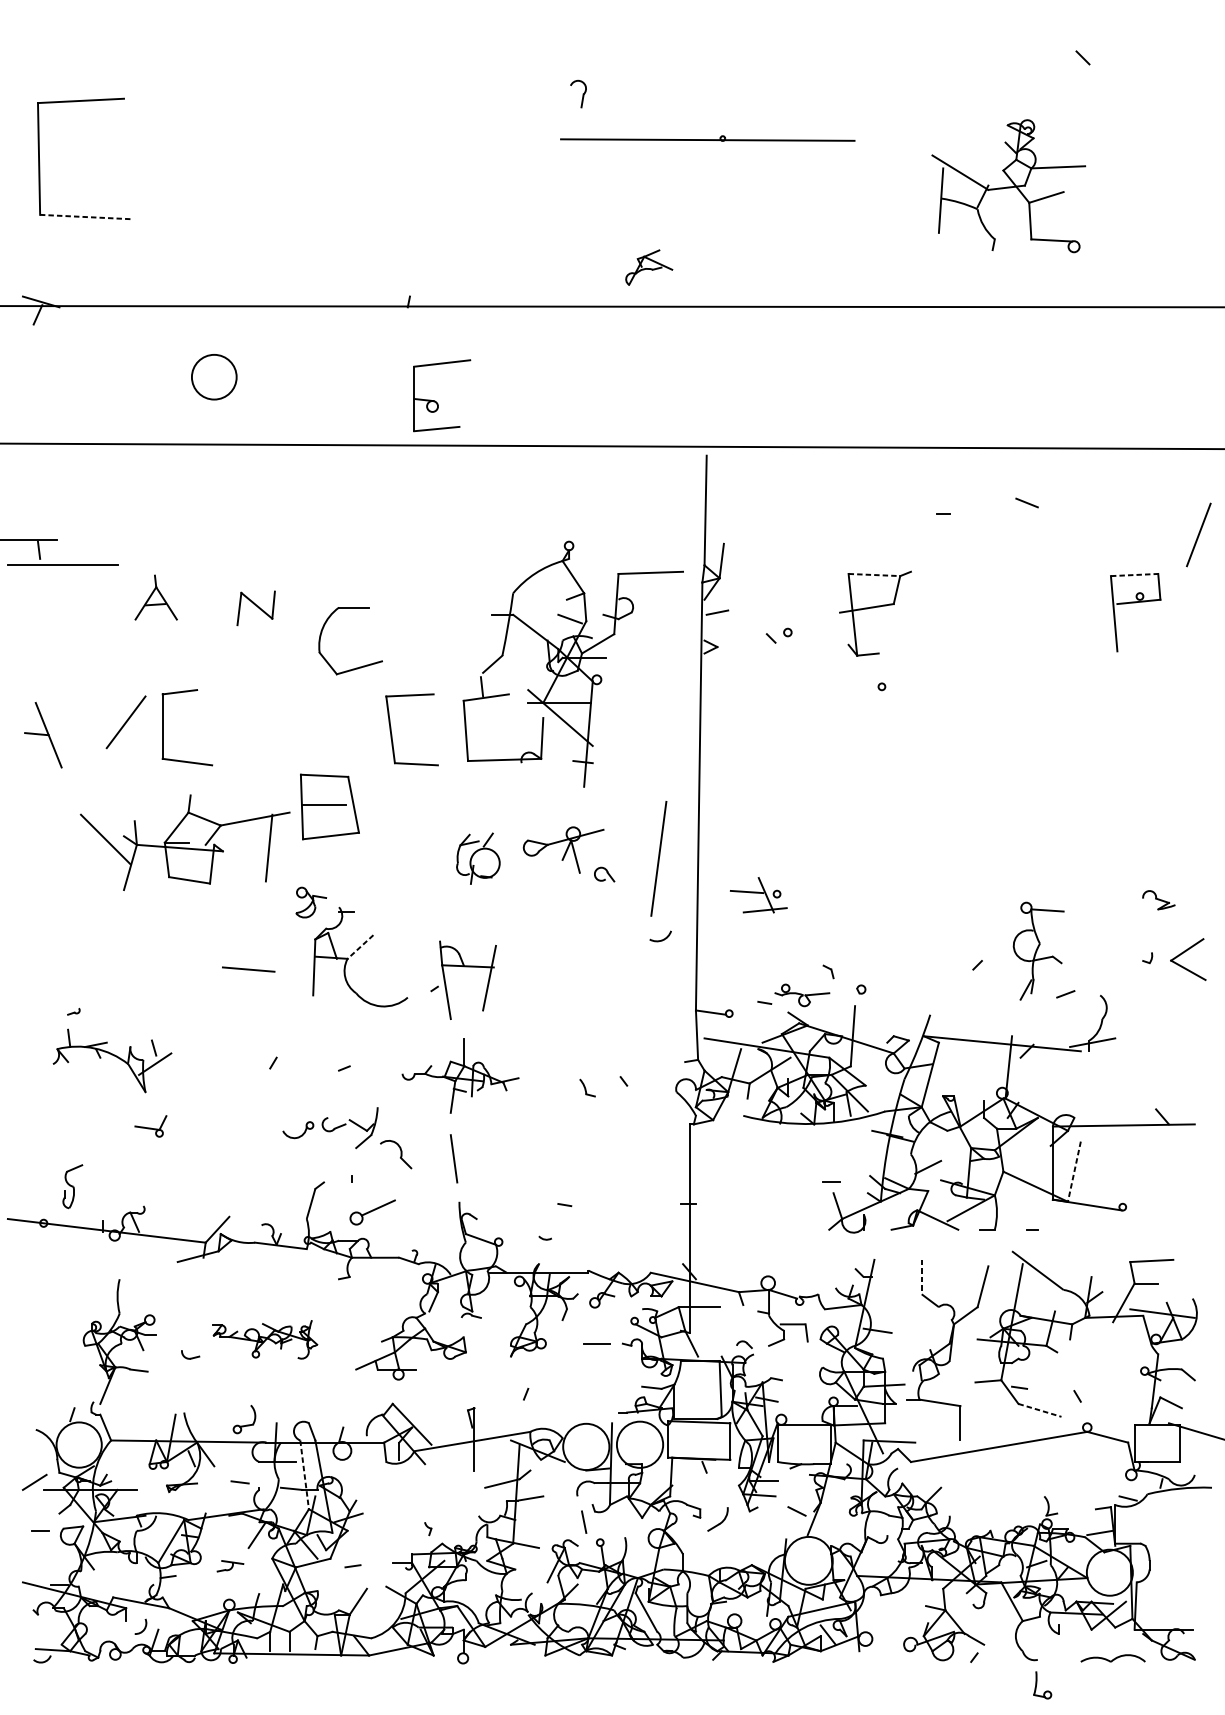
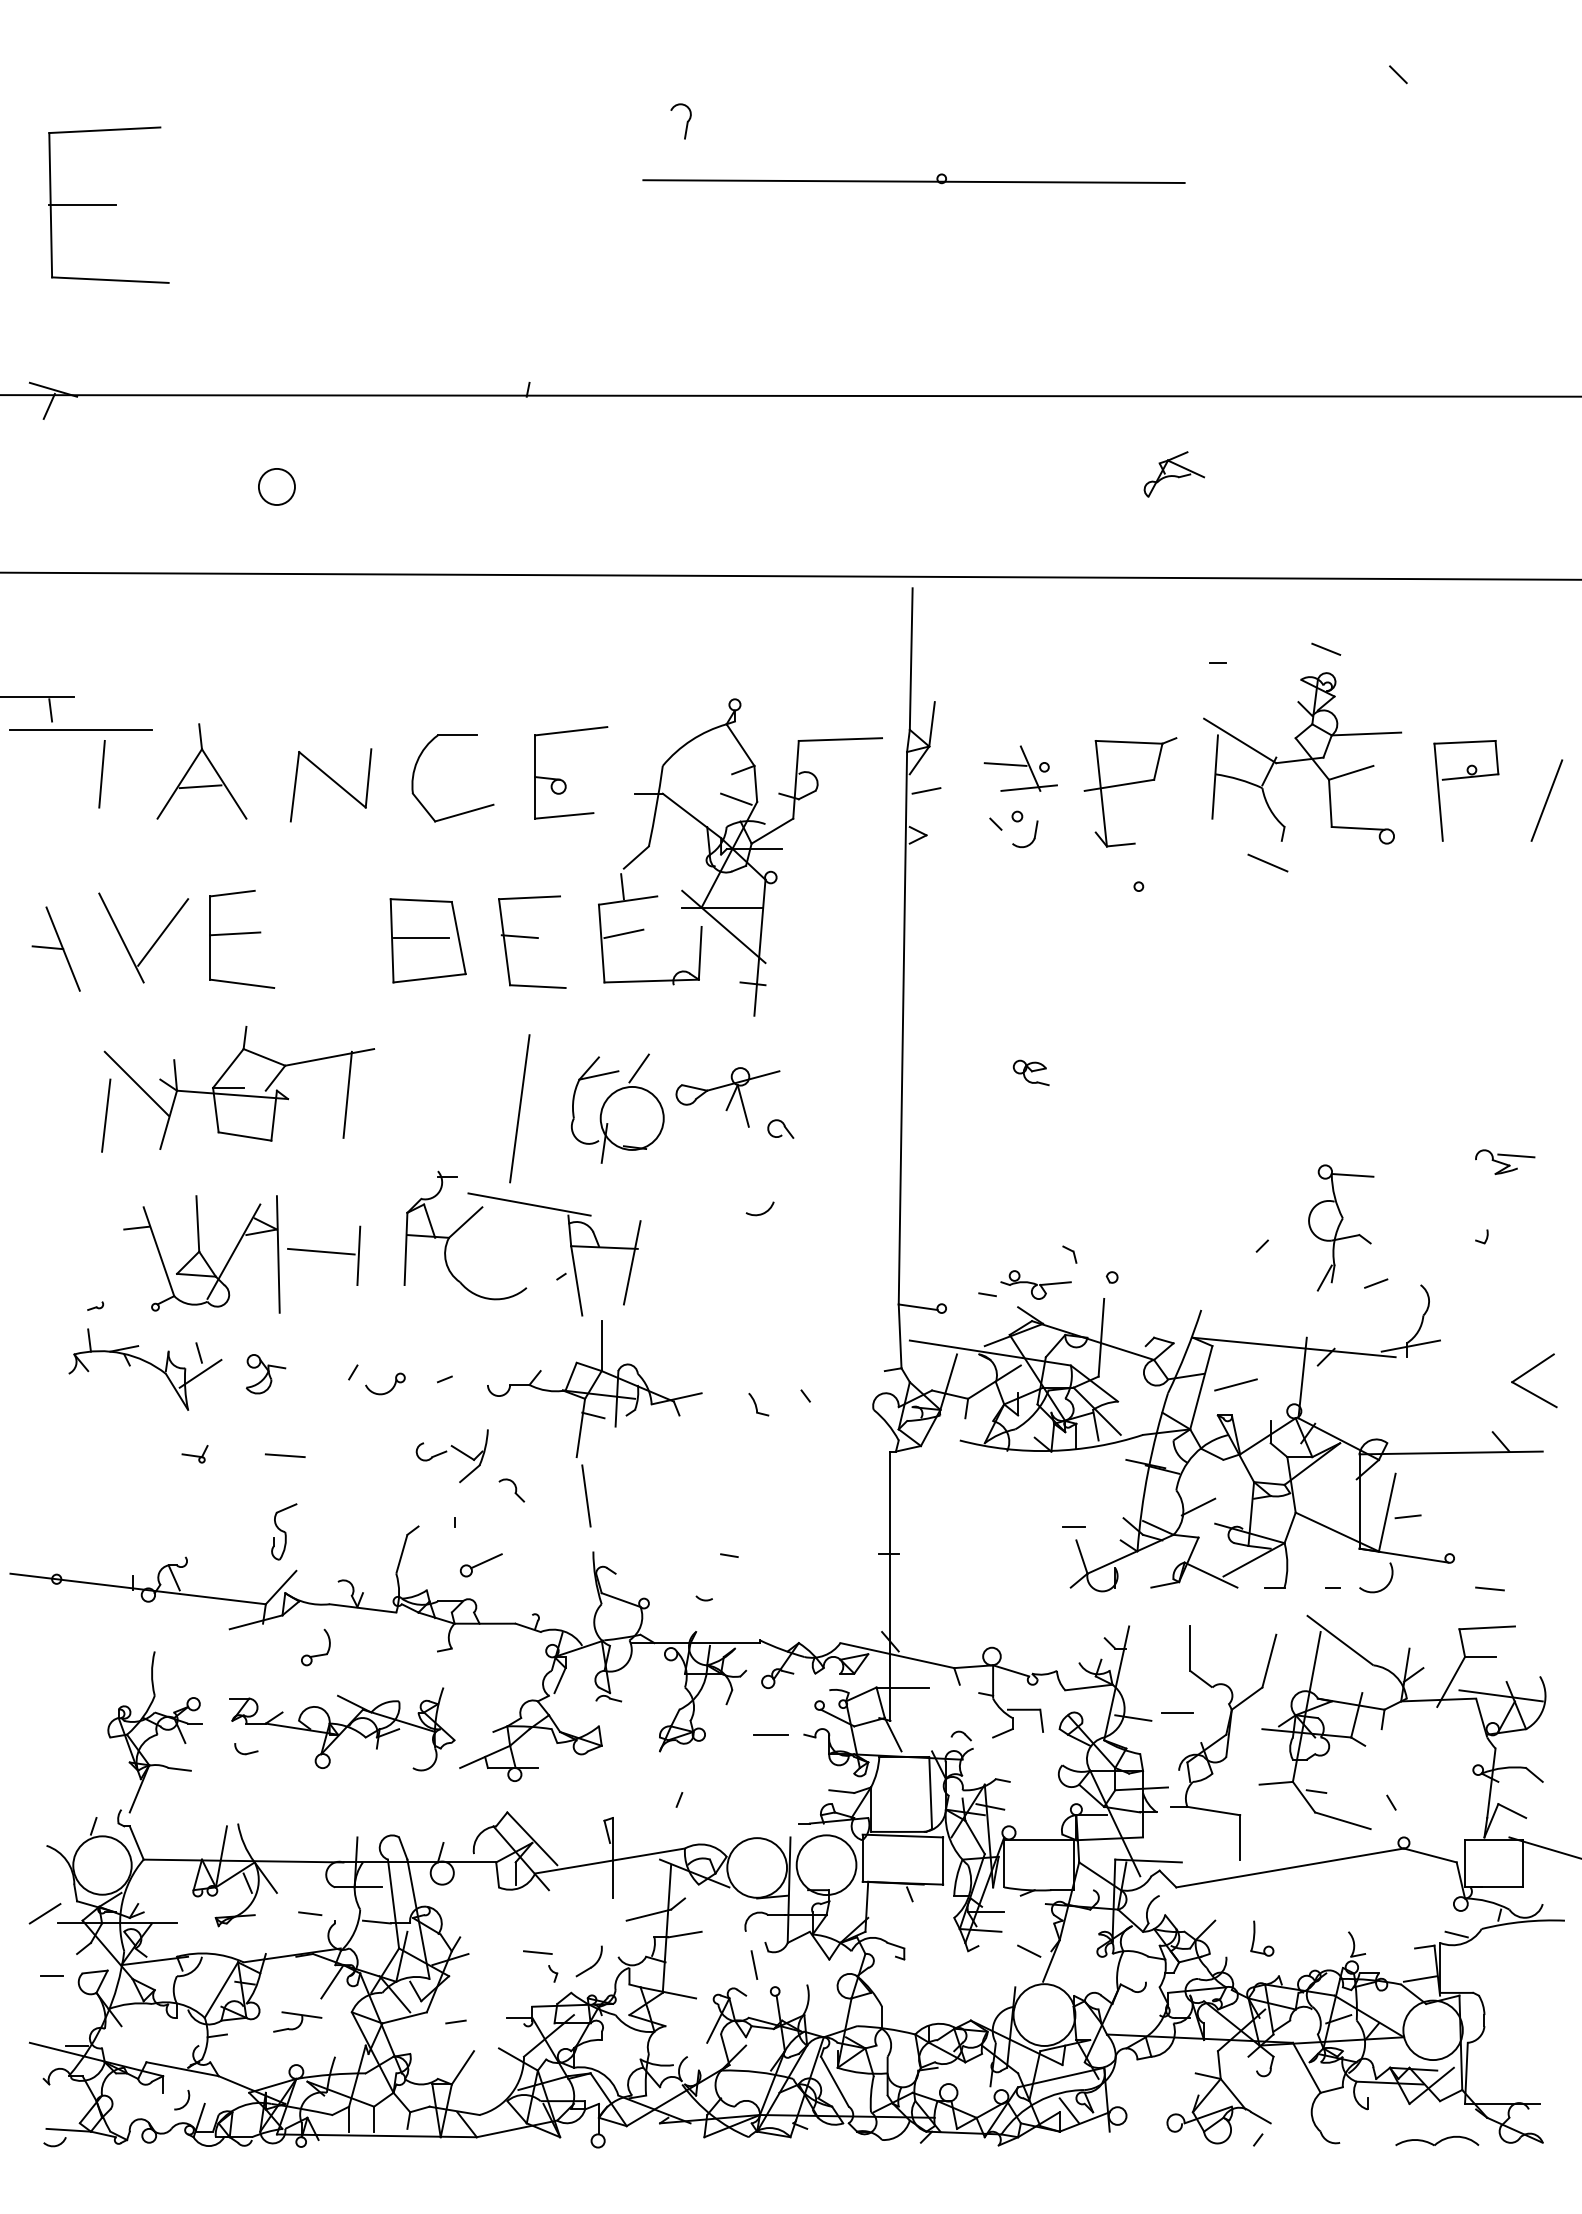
part: (582, 94) -> (686, 122), moved
part: (707, 138) -> (913, 178), size x1.43
line: (63, 159) -> (82, 205), added
part: (1008, 186) -> (1302, 758), moved
line: (84, 217) -> (109, 280), dashed -> solid
part: (648, 267) -> (1173, 474), moved
circle: (213, 376) -> (276, 486), size x0.62
part: (436, 401) -> (563, 780), moved
line: (1198, 534) -> (1546, 800), moved
line: (874, 575) -> (1129, 742), dashed -> solid
line: (1134, 575) -> (1465, 742), dashed -> solid
part: (155, 597) -> (201, 771), size x1.67
line: (78, 599) -> (101, 773), added
part: (255, 608) -> (330, 785), size x1.67
part: (800, 648) -> (1033, 837), added
part: (358, 667) -> (462, 812), moved
line: (981, 668) -> (1267, 862), added
line: (182, 723) -> (235, 933), added
line: (482, 723) -> (623, 933), added
line: (402, 725) -> (519, 936), added
line: (93, 726) -> (121, 937), added
part: (329, 806) -> (427, 940), moved
part: (798, 830) -> (1030, 1072), added
part: (478, 858) -> (617, 1108), size x1.67
line: (658, 858) -> (519, 1108), moved
line: (82, 864) -> (106, 1115), added
part: (758, 895) -> (1020, 768), moved
line: (1174, 895) -> (1516, 1155), added
part: (311, 902) -> (266, 1374), moved
line: (409, 933) -> (529, 1204), added
arc: (660, 939) -> (759, 1213), moved
line: (360, 946) -> (465, 1222), dashed -> solid
part: (1185, 952) -> (1530, 1371), moved
part: (155, 971) -> (201, 1254), added
line: (277, 972) -> (358, 1255), added
line: (956, 1072) -> (1235, 1384), added
part: (460, 1075) -> (594, 1388), size x1.43
part: (150, 1126) -> (194, 1454), size x0.62
line: (220, 1127) -> (284, 1455), added
part: (303, 1133) -> (391, 1388), moved
part: (395, 1154) -> (511, 1490), size x0.62
line: (1074, 1171) -> (1387, 1512), dashed -> solid
line: (1090, 1174) -> (1407, 1516), added
part: (72, 1186) -> (284, 1531), moved
part: (371, 1212) -> (480, 1565), size x0.71
arc: (1070, 1230) -> (1382, 1588), added
line: (1153, 1230) -> (1489, 1588), added
line: (921, 1277) -> (1190, 1649), dashed -> solid
line: (911, 1326) -> (1177, 1712), added
part: (265, 1339) -> (342, 1729), size x1.67
line: (1039, 1410) -> (1342, 1820), dashed -> solid
part: (245, 1424) -> (317, 1654), moved
line: (304, 1475) -> (393, 1904), dashed -> solid
line: (416, 1512) -> (537, 1952), added
part: (717, 1519) -> (588, 1961), moved
part: (230, 1565) -> (297, 2021), size x1.43
part: (1037, 1682) -> (1255, 1935), moved

